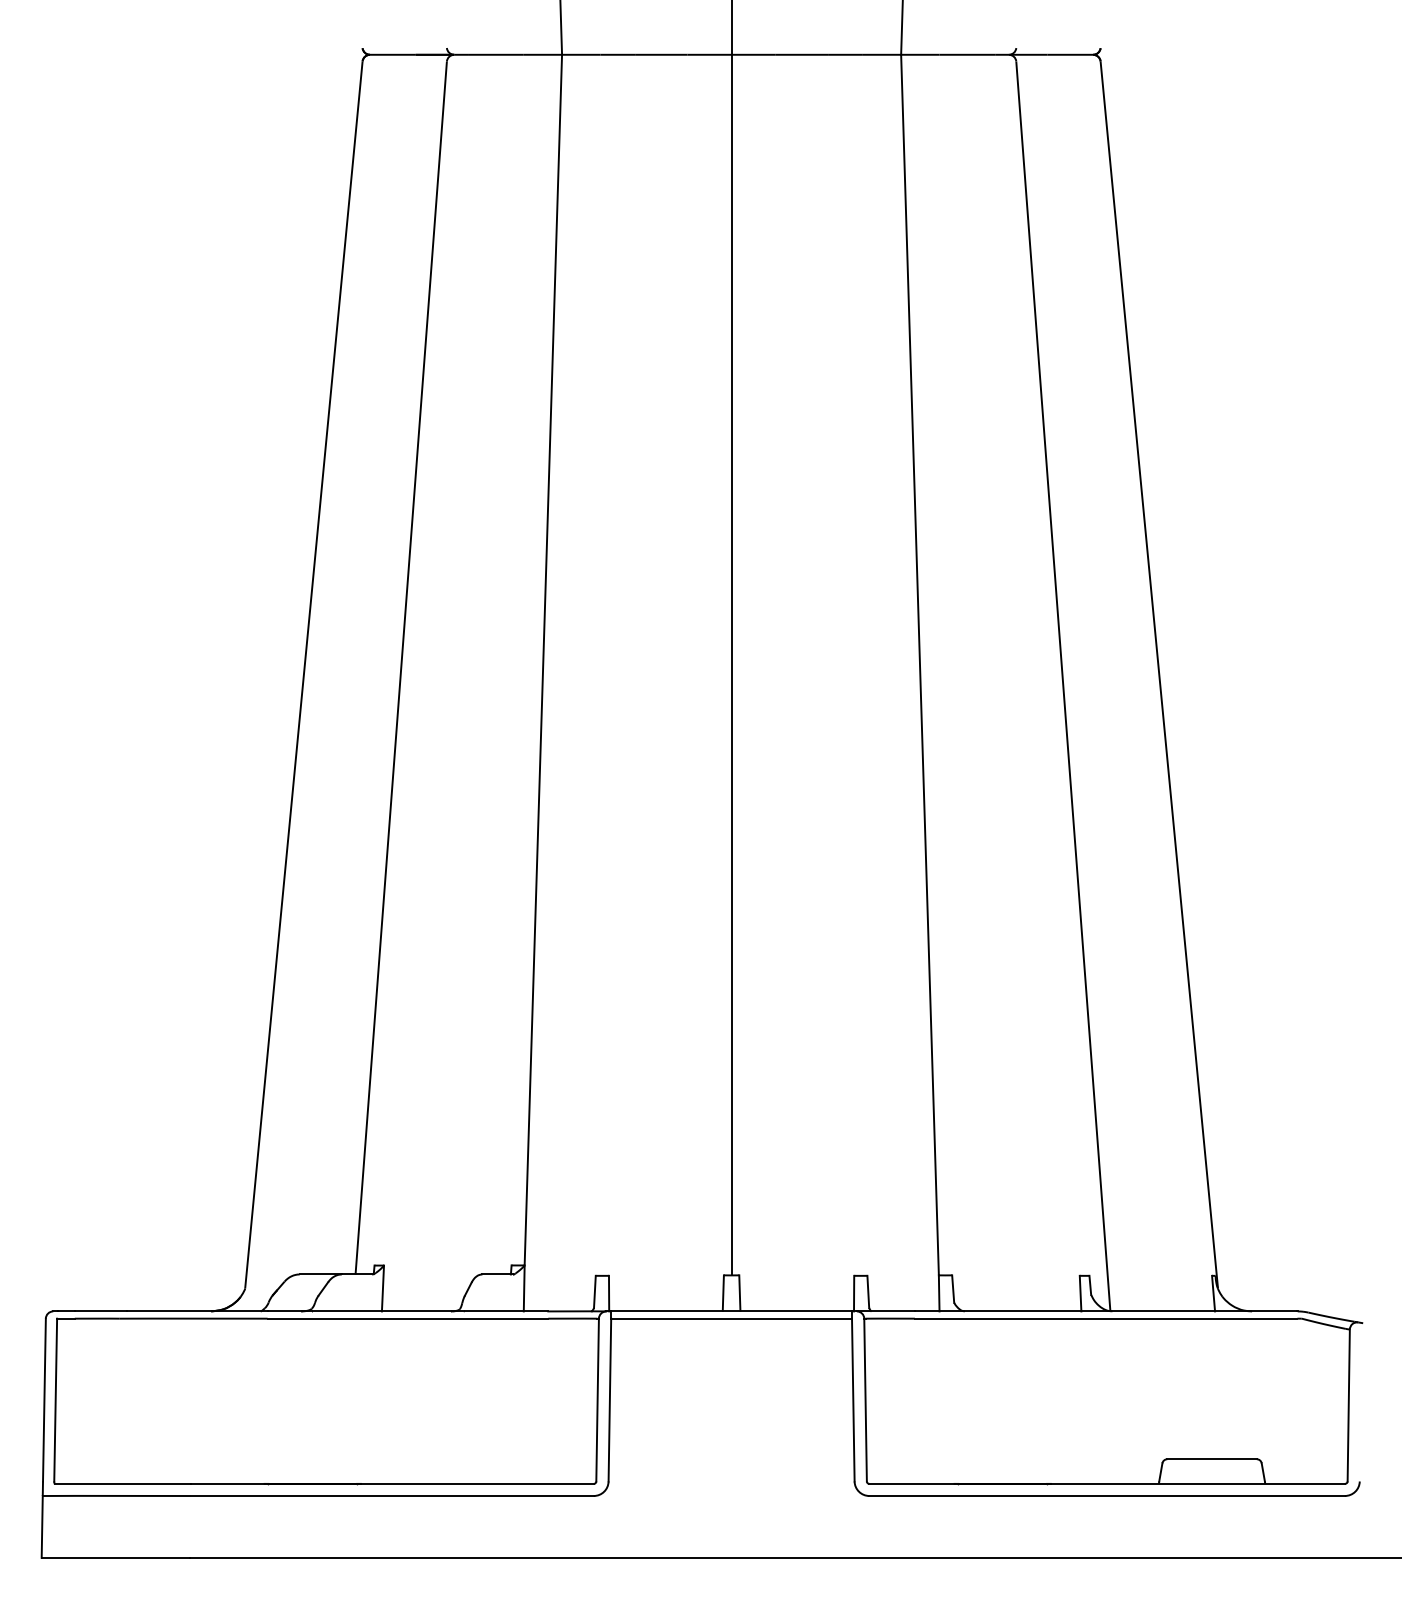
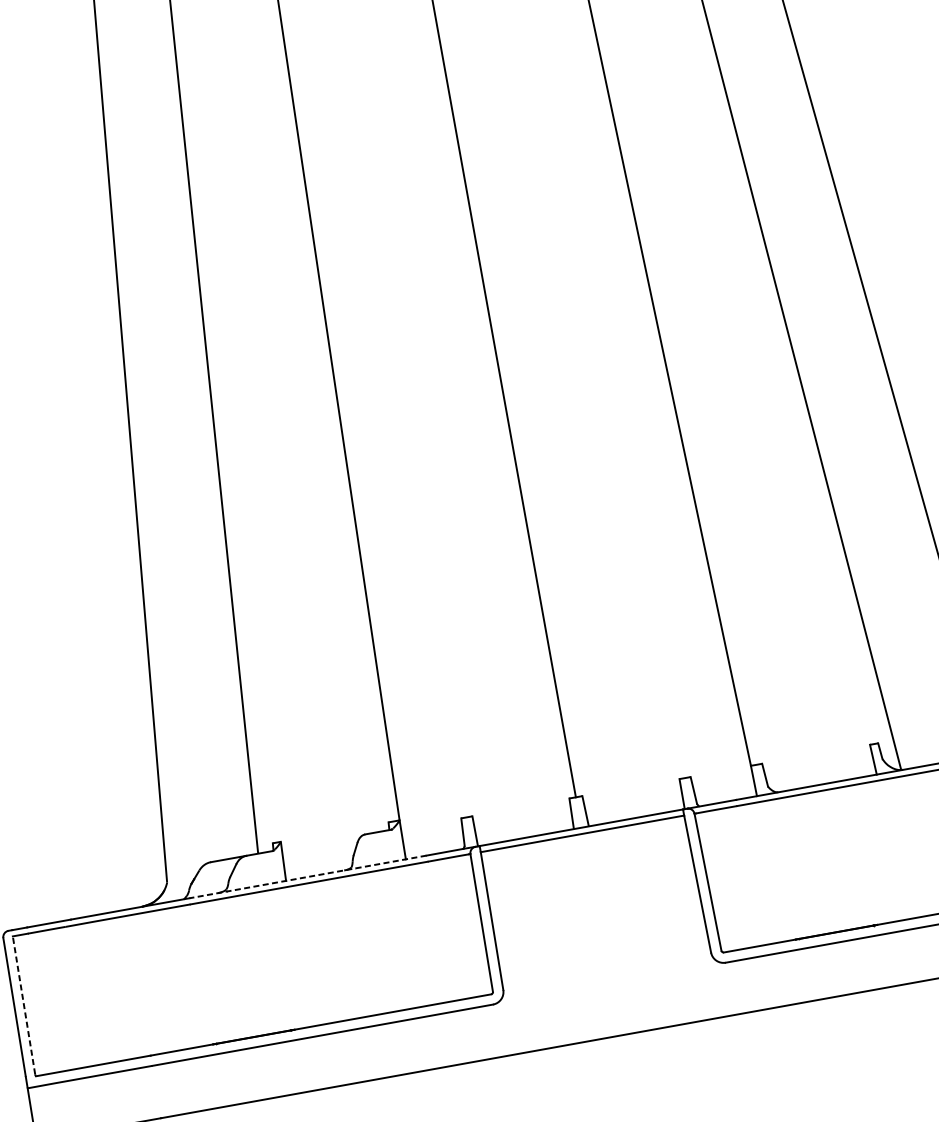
line: (407, 1311) -> (307, 877), solid -> dashed
line: (55, 1399) -> (23, 1004), solid -> dashed

